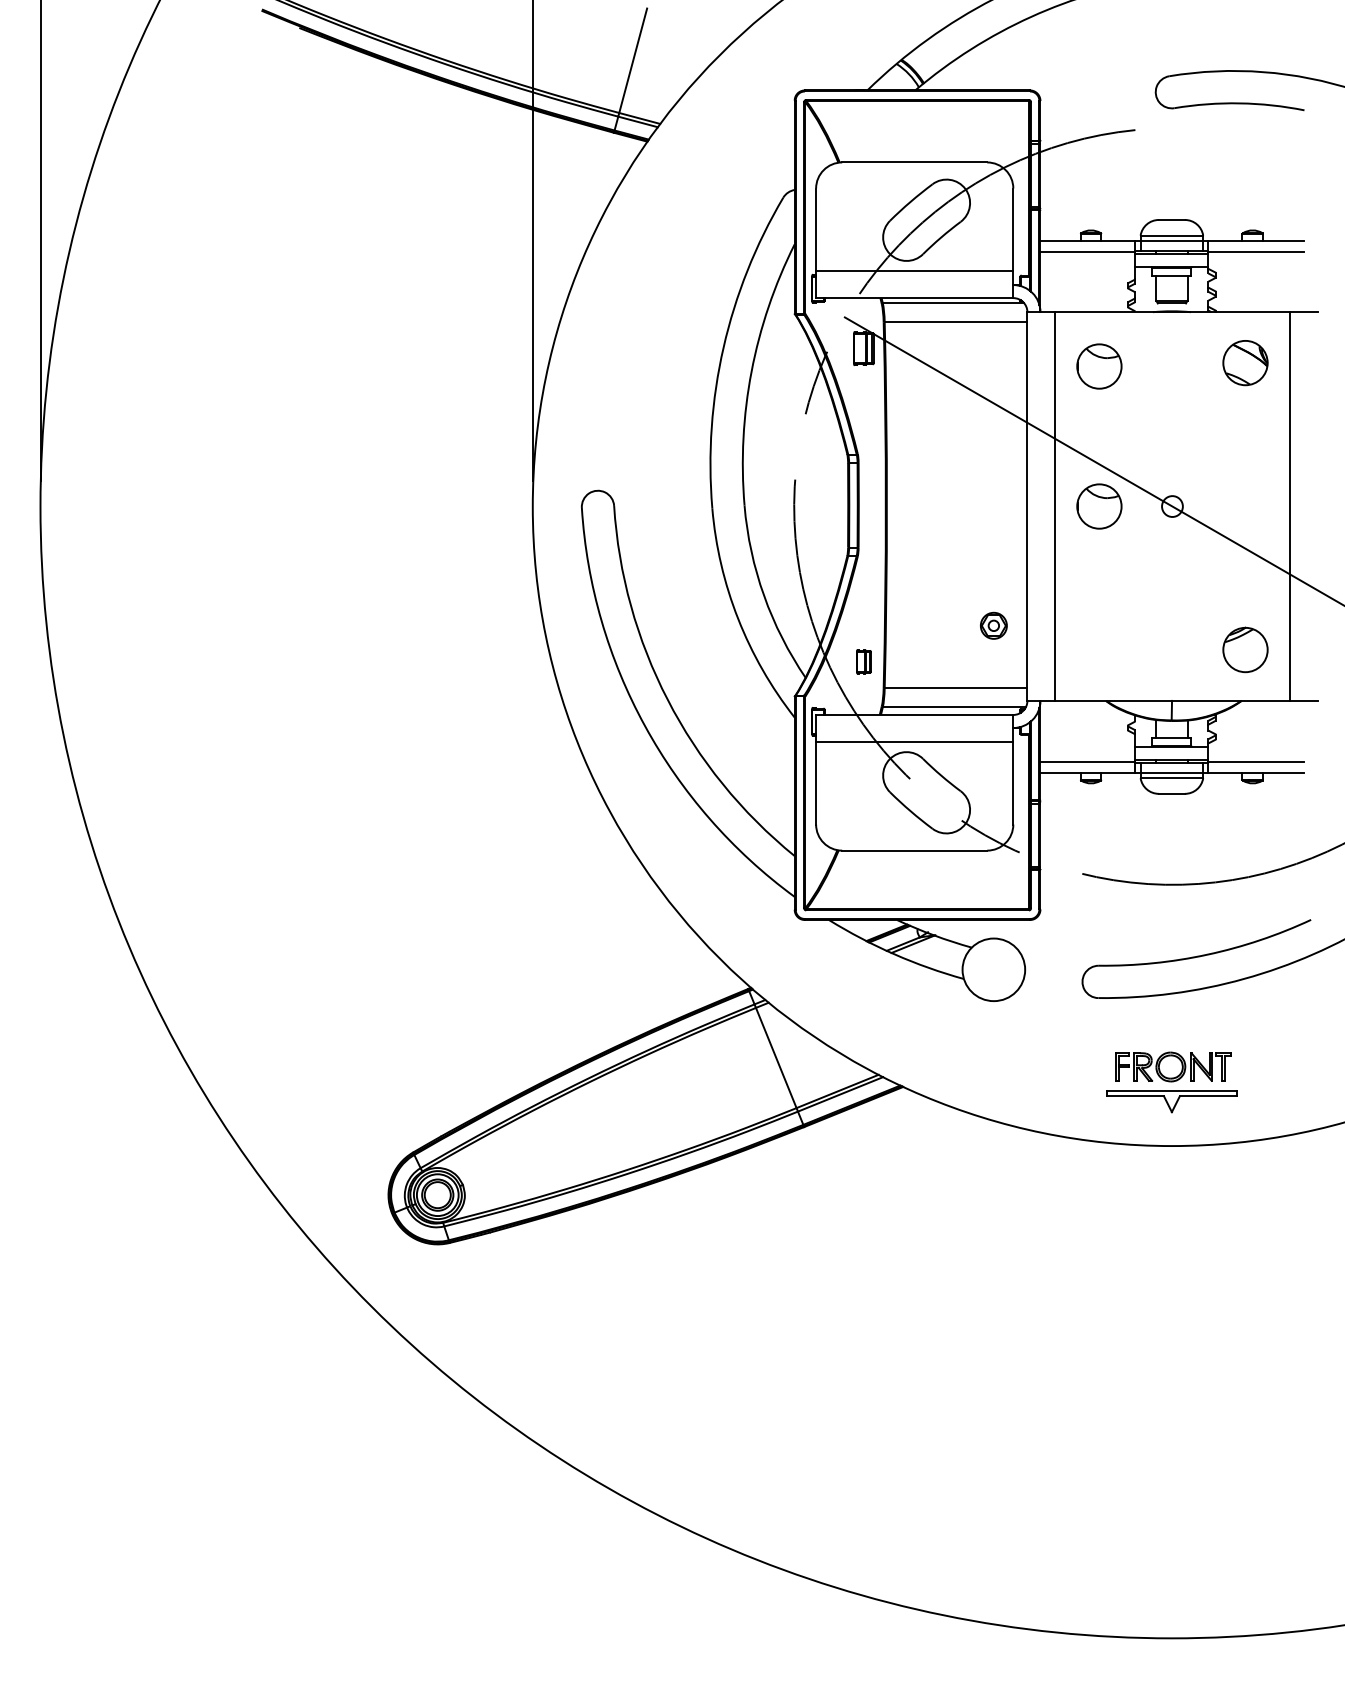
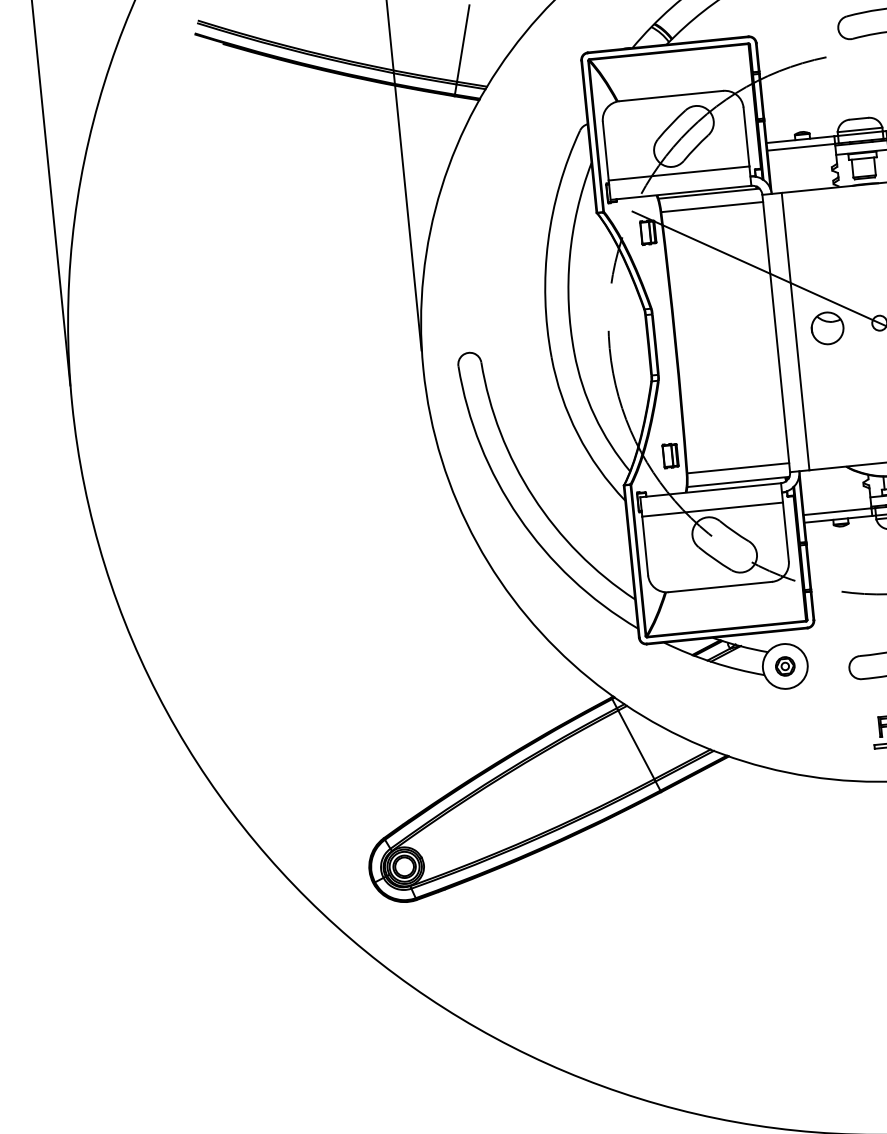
part: (1099, 366) -> (817, 228), removed
part: (993, 625) -> (785, 666), moved
part: (863, 661) -> (670, 455), size x1.43

